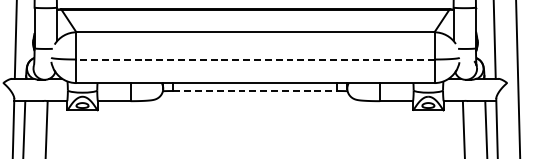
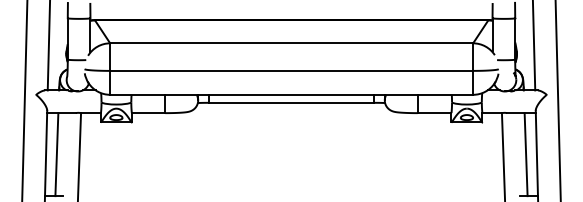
line: (255, 59) -> (291, 70), dashed -> solid
line: (255, 90) -> (291, 102), dashed -> solid

